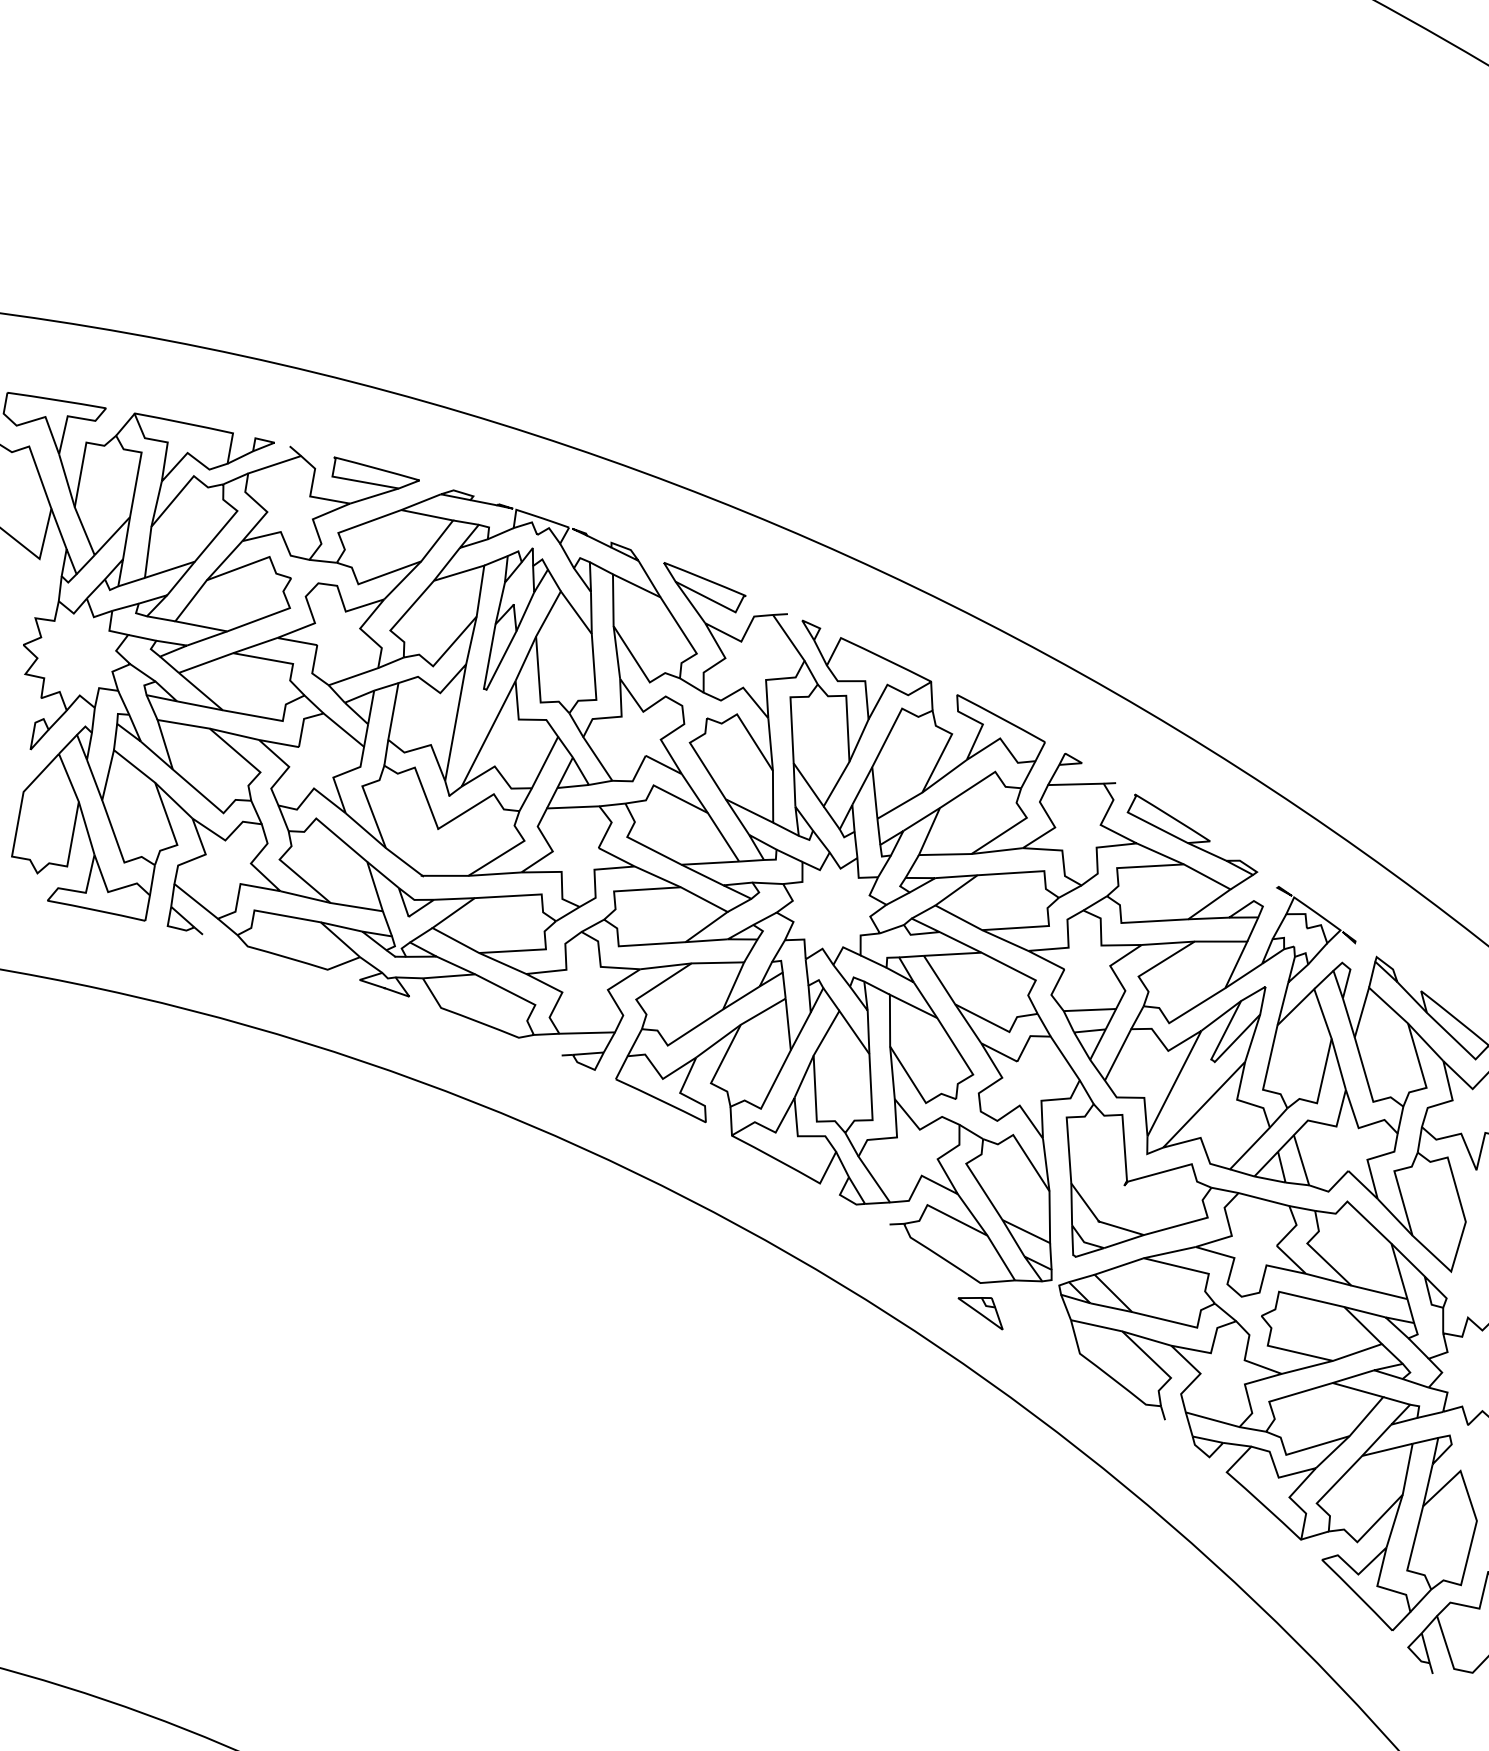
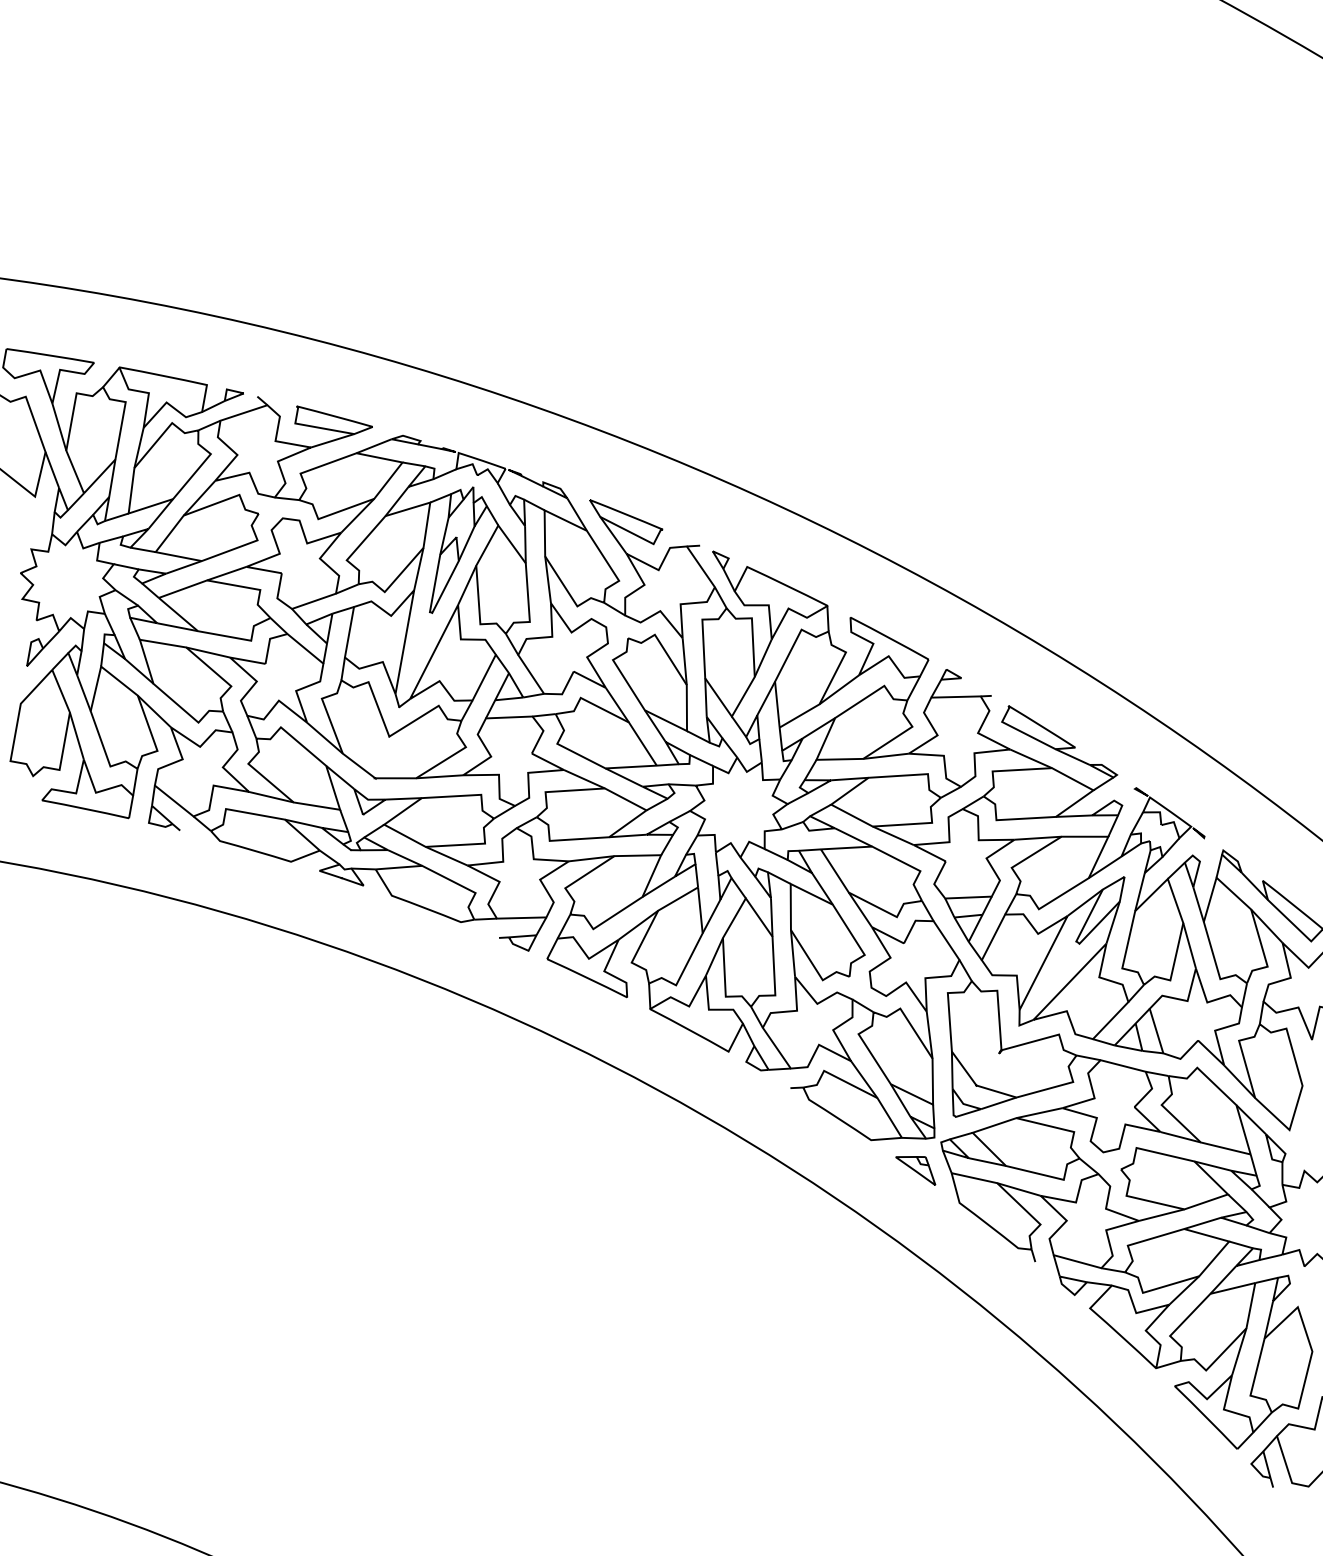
part: (980, 1313) -> (915, 1170), moved

